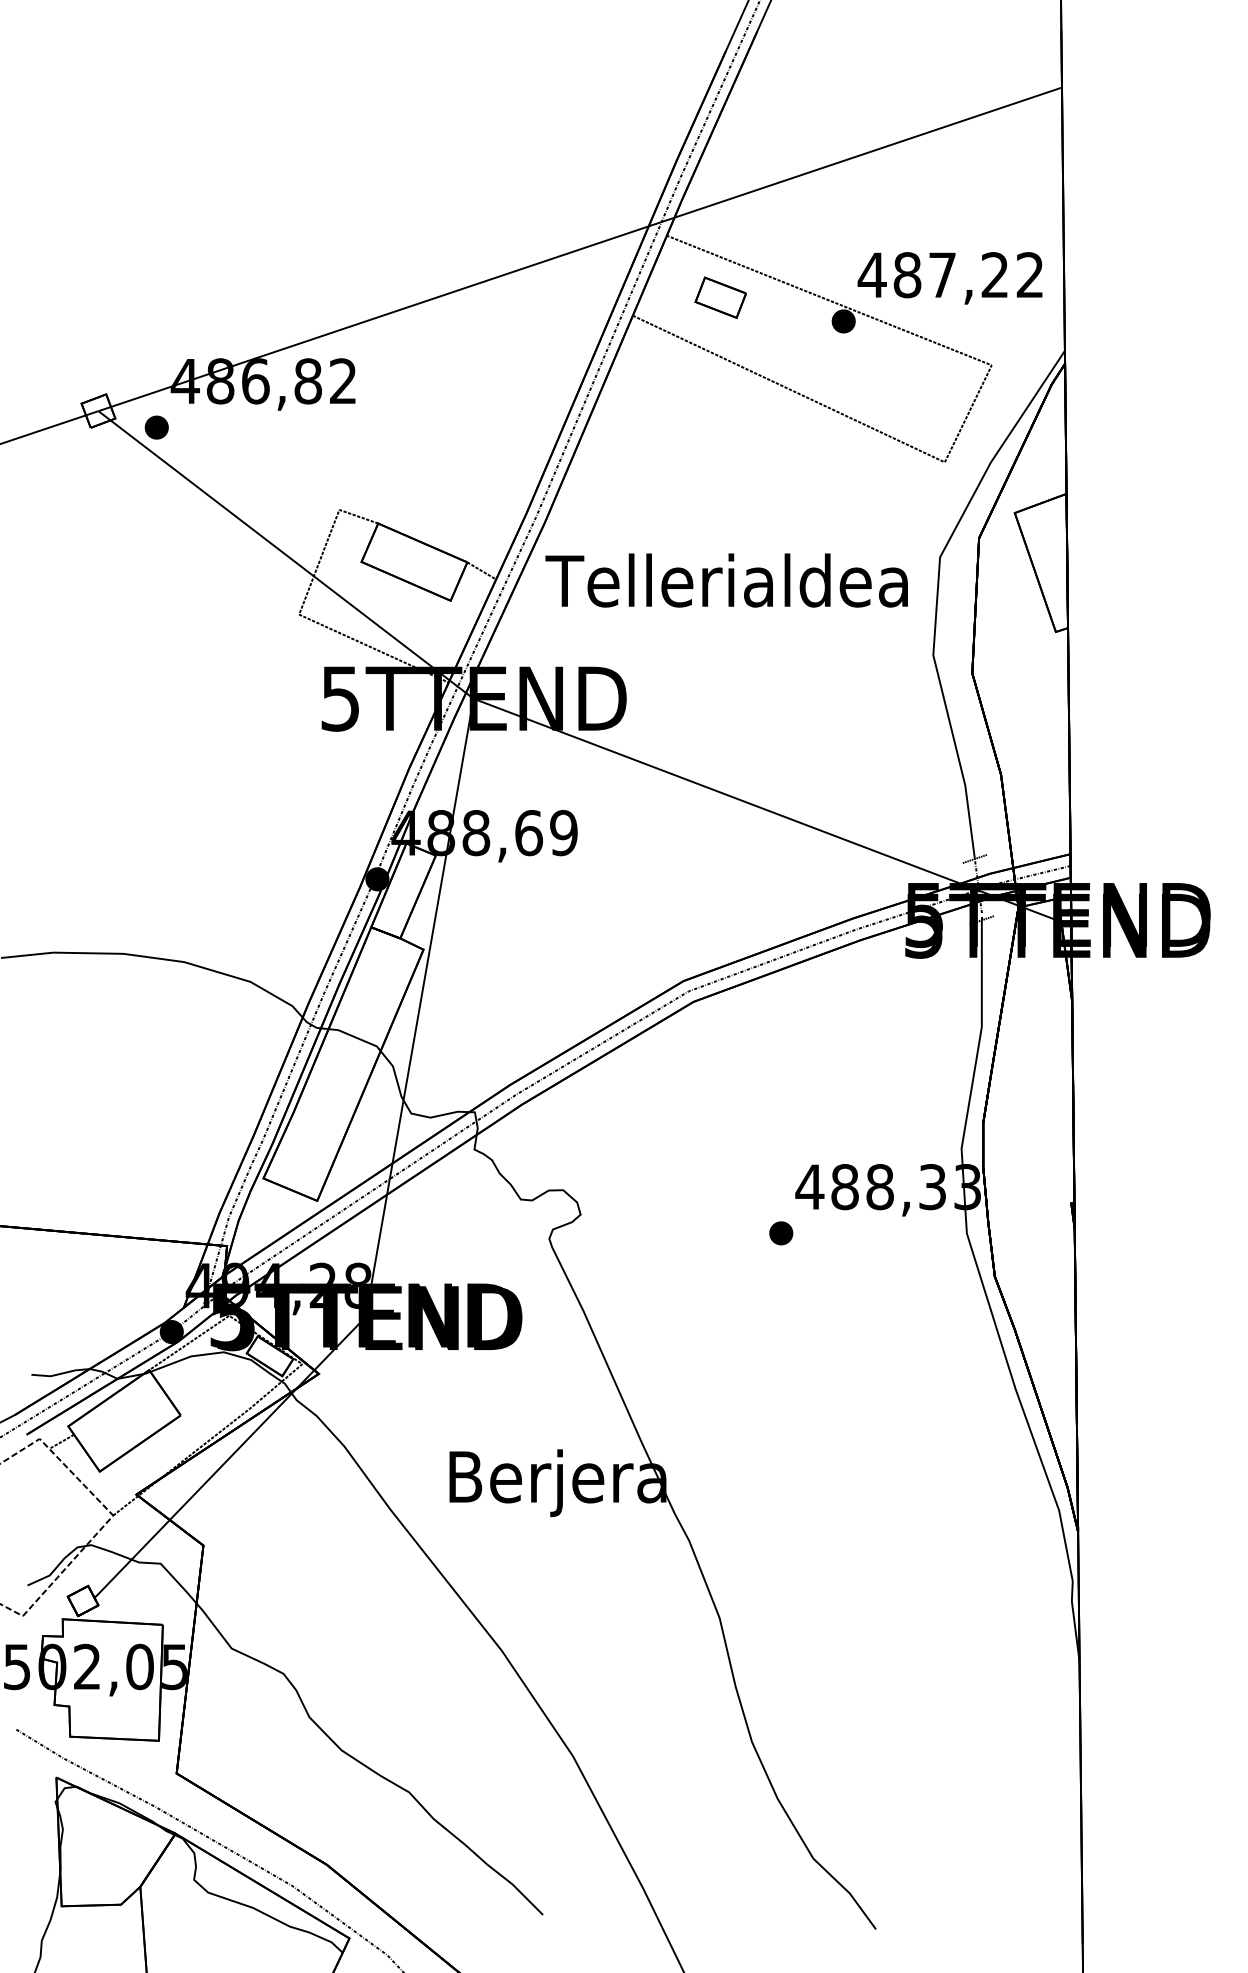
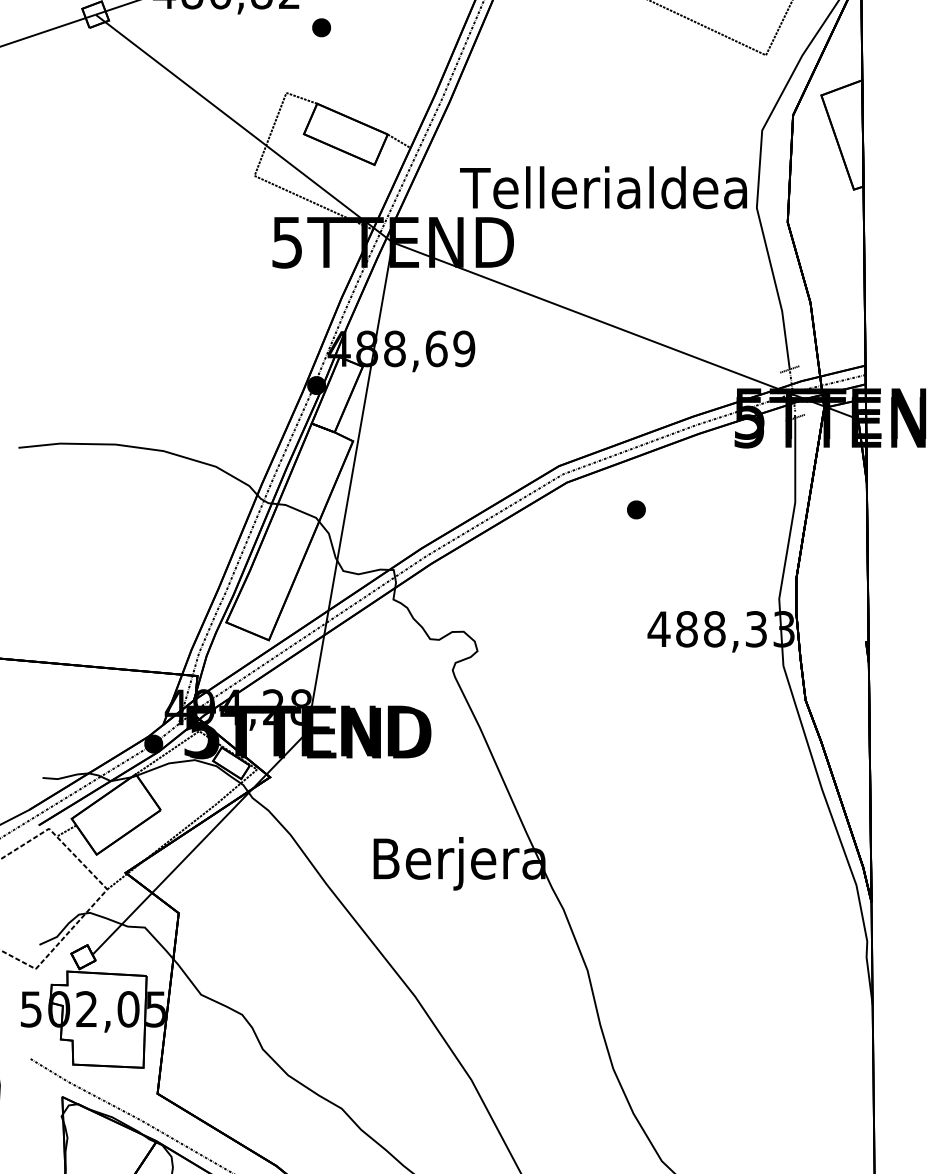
part: (156, 427) -> (321, 27), moved
text: (726, 580) -> (603, 187), moved
part: (781, 1233) -> (636, 510), moved

